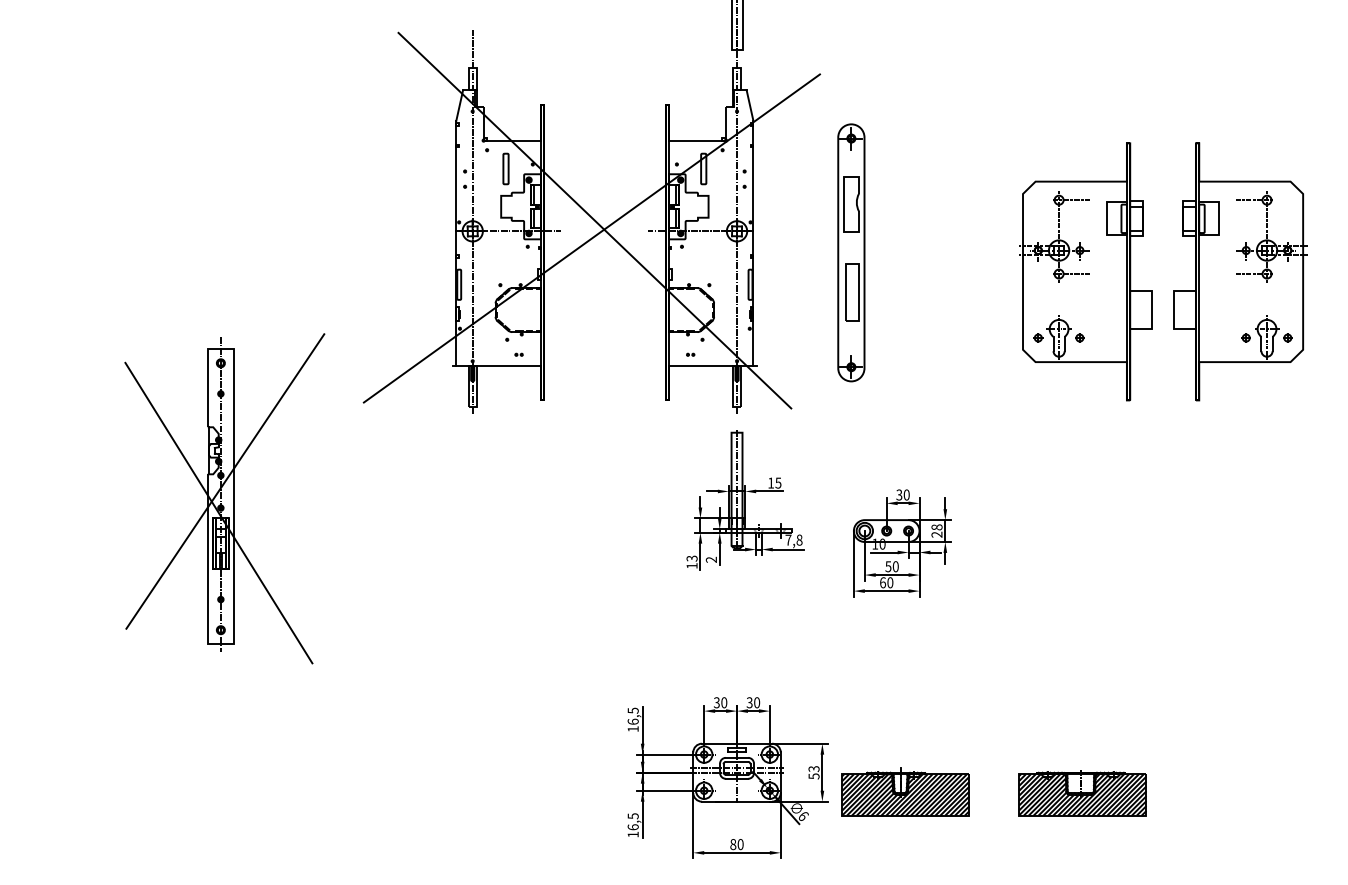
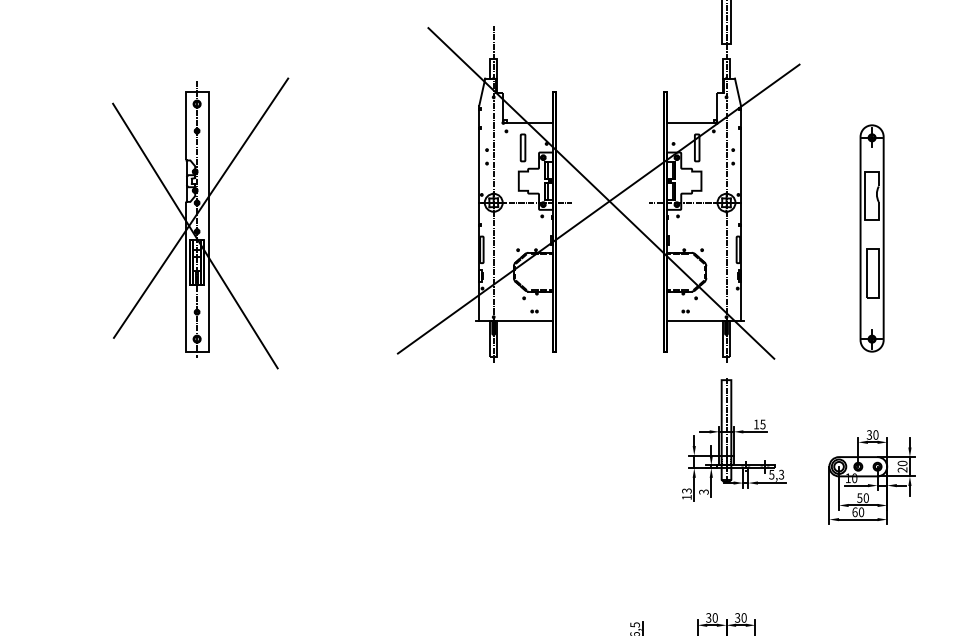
part: (851, 252) -> (872, 238), moved
part: (224, 498) -> (200, 223), moved
text: (937, 527) -> (903, 463), 28 -> 20
text: (793, 539) -> (776, 474), 7,8 -> 5,3
text: (711, 559) -> (704, 491), 2 -> 3

